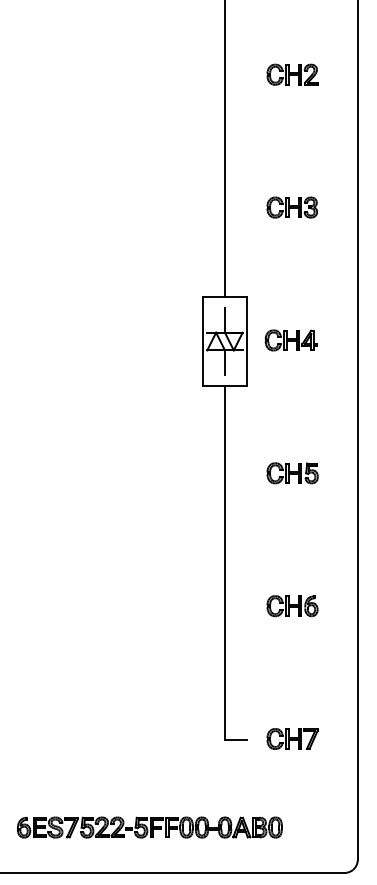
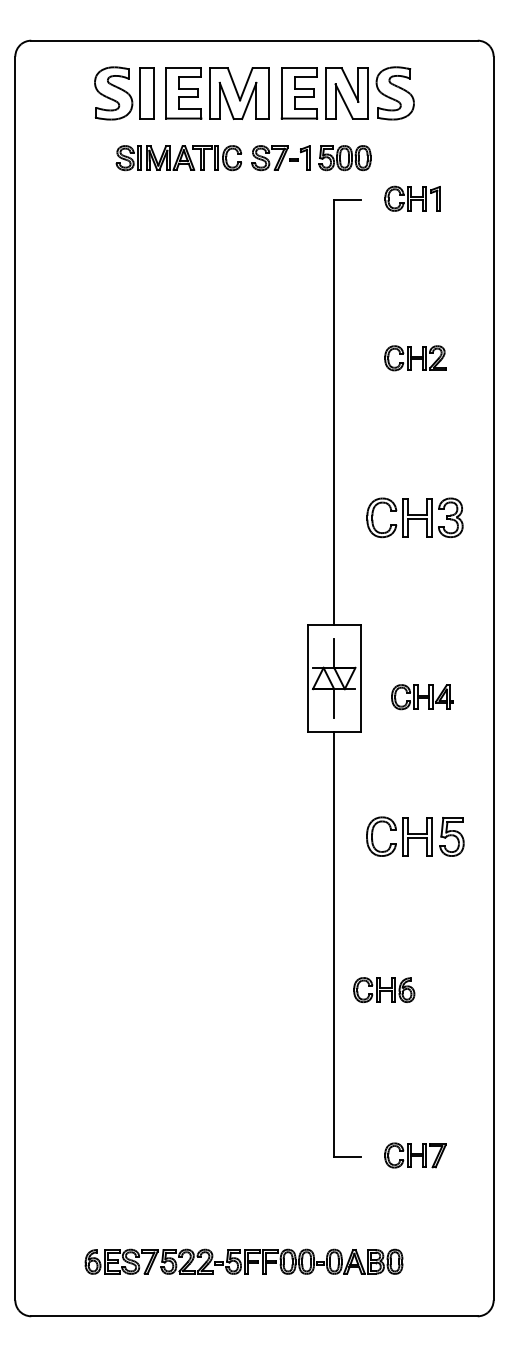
part: (291, 207) -> (414, 517), size x1.6
part: (291, 340) -> (422, 697), moved
part: (292, 473) -> (415, 836), size x1.6
part: (292, 605) -> (384, 989), moved

